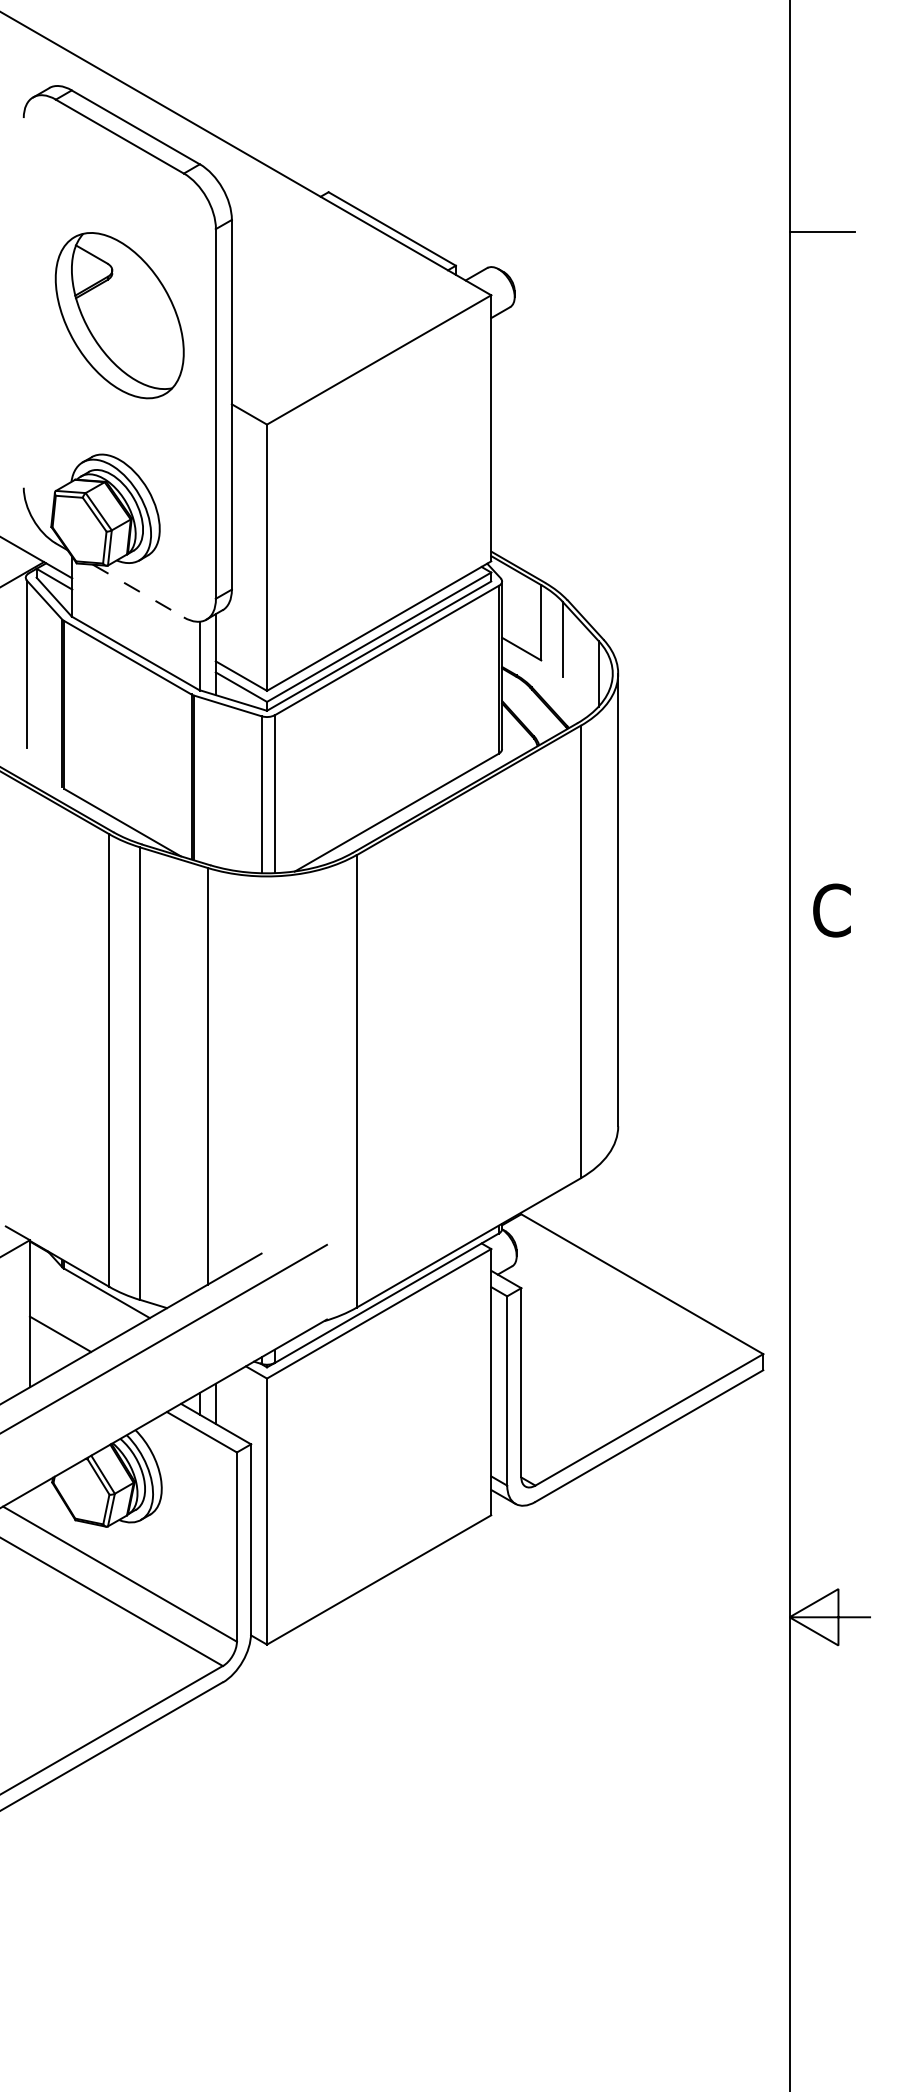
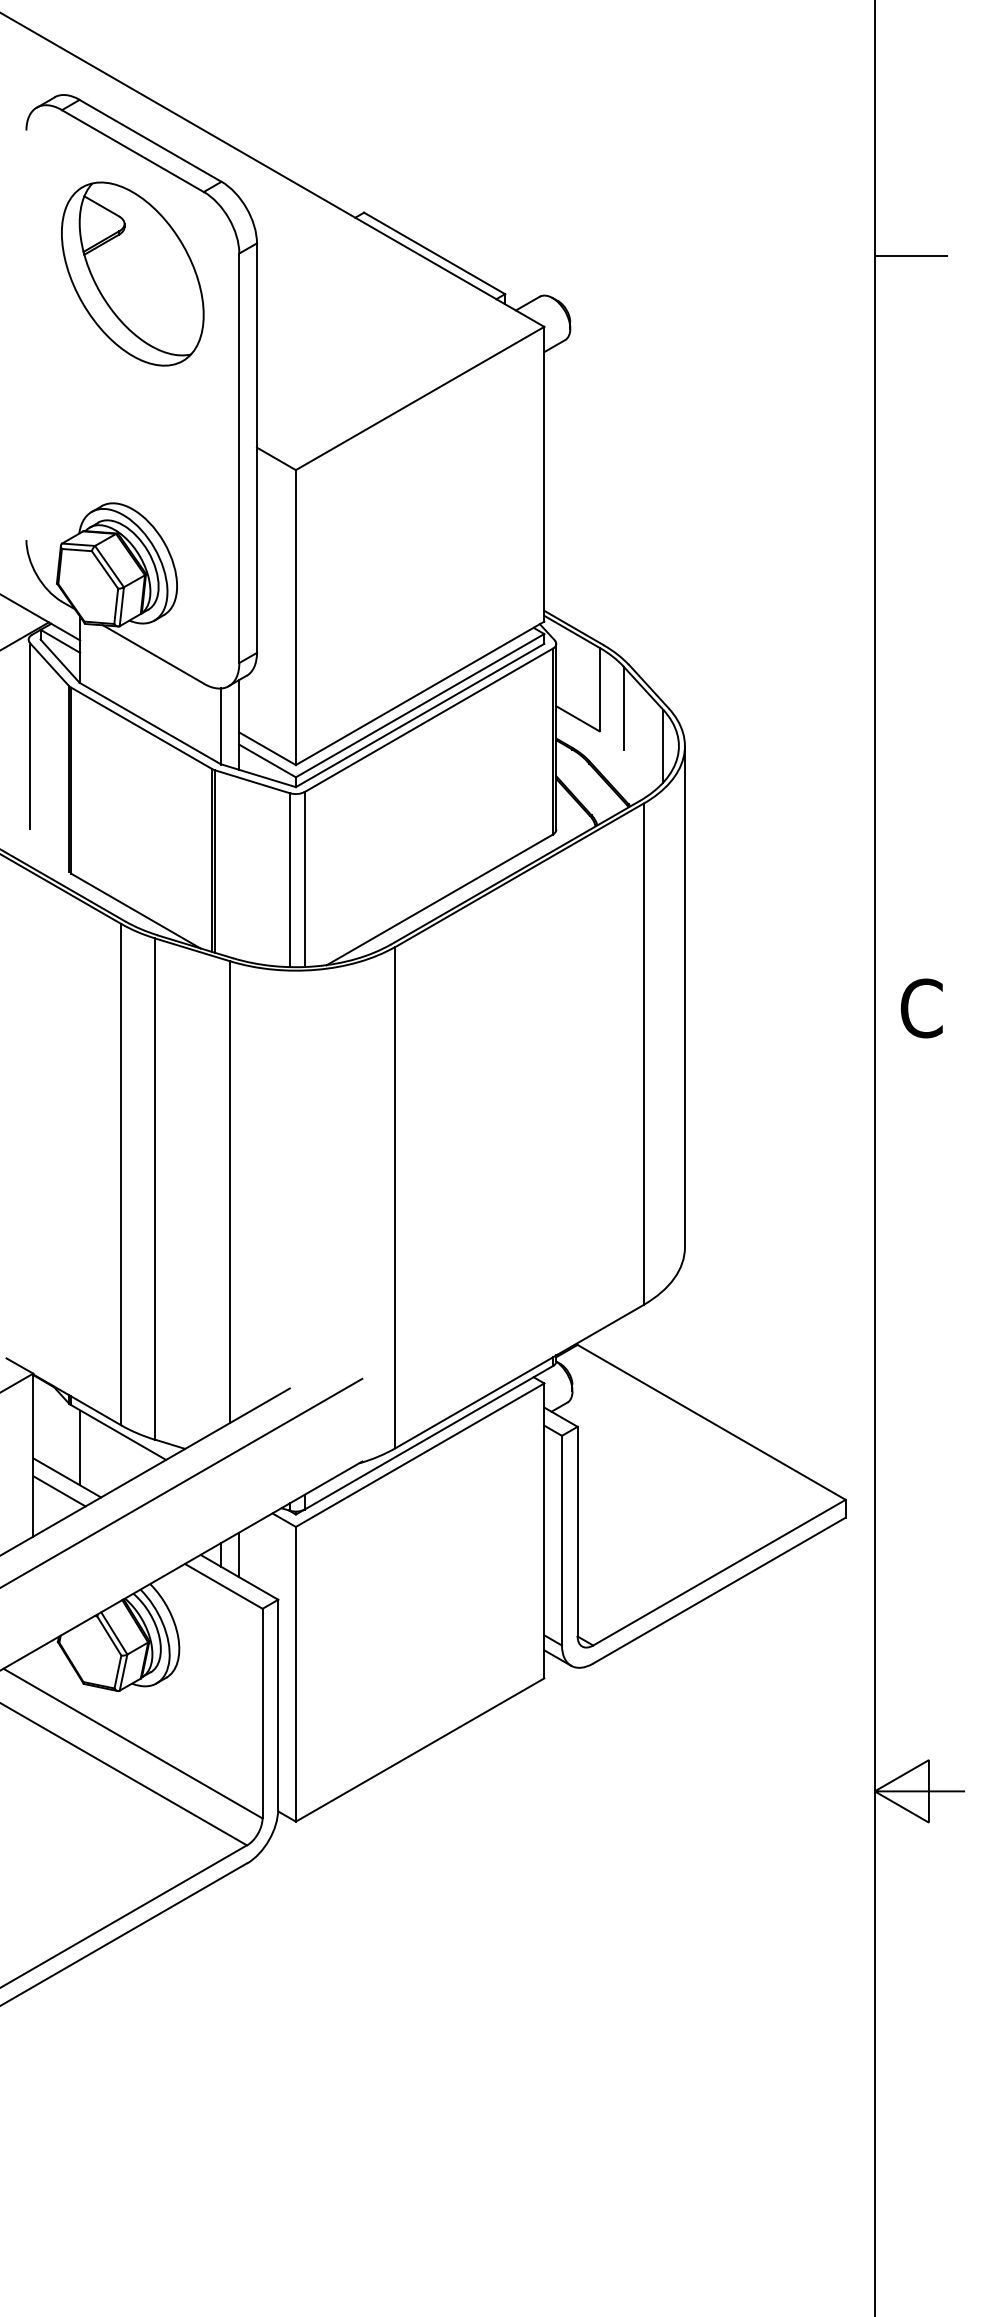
part: (119, 315) -> (132, 273), moved
line: (138, 590) -> (153, 653), dashed -> solid
line: (72, 1307) -> (80, 1448), added
line: (53, 1346) -> (59, 1491), added

